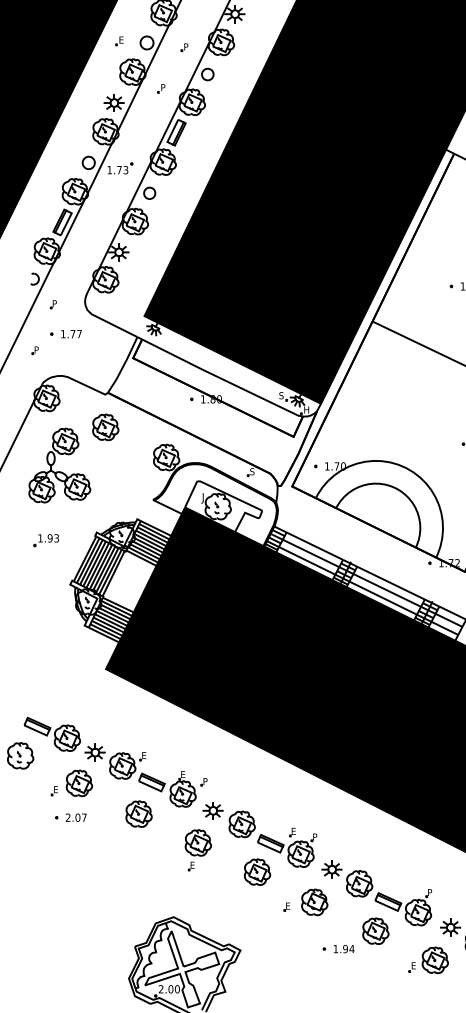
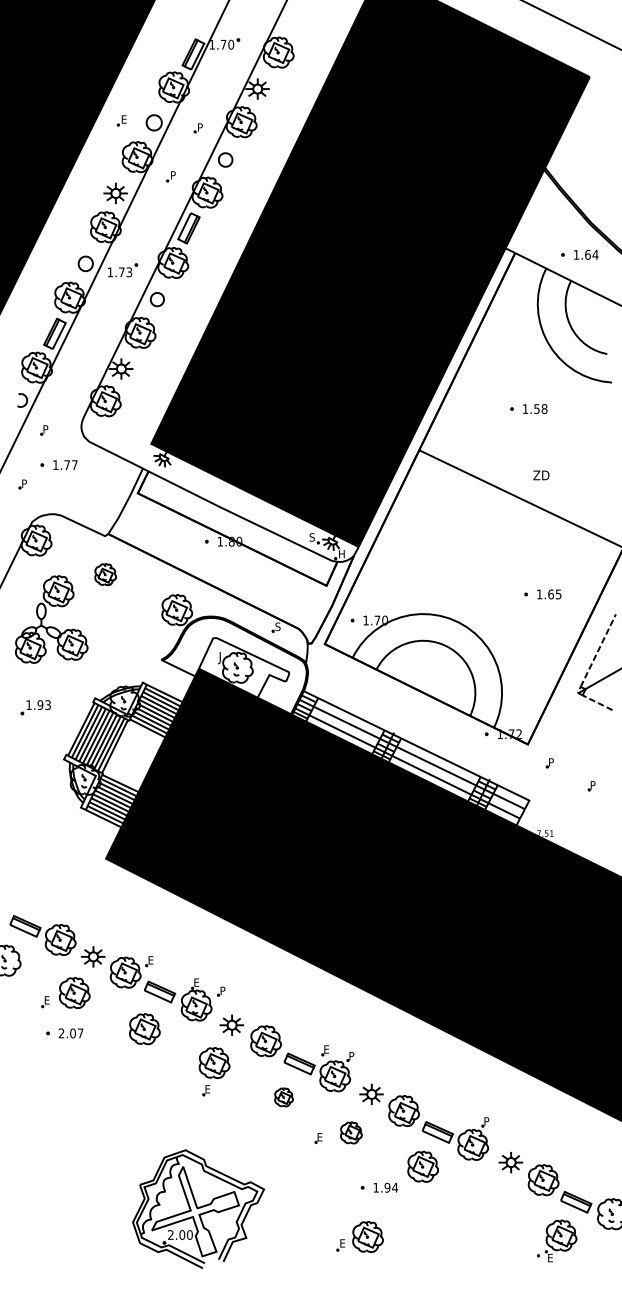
part: (105, 427) -> (105, 574), size x0.7
part: (257, 872) -> (283, 1097), size x0.6
part: (314, 902) -> (351, 1132), size x0.7
part: (428, 959) -> (359, 1236), moved

